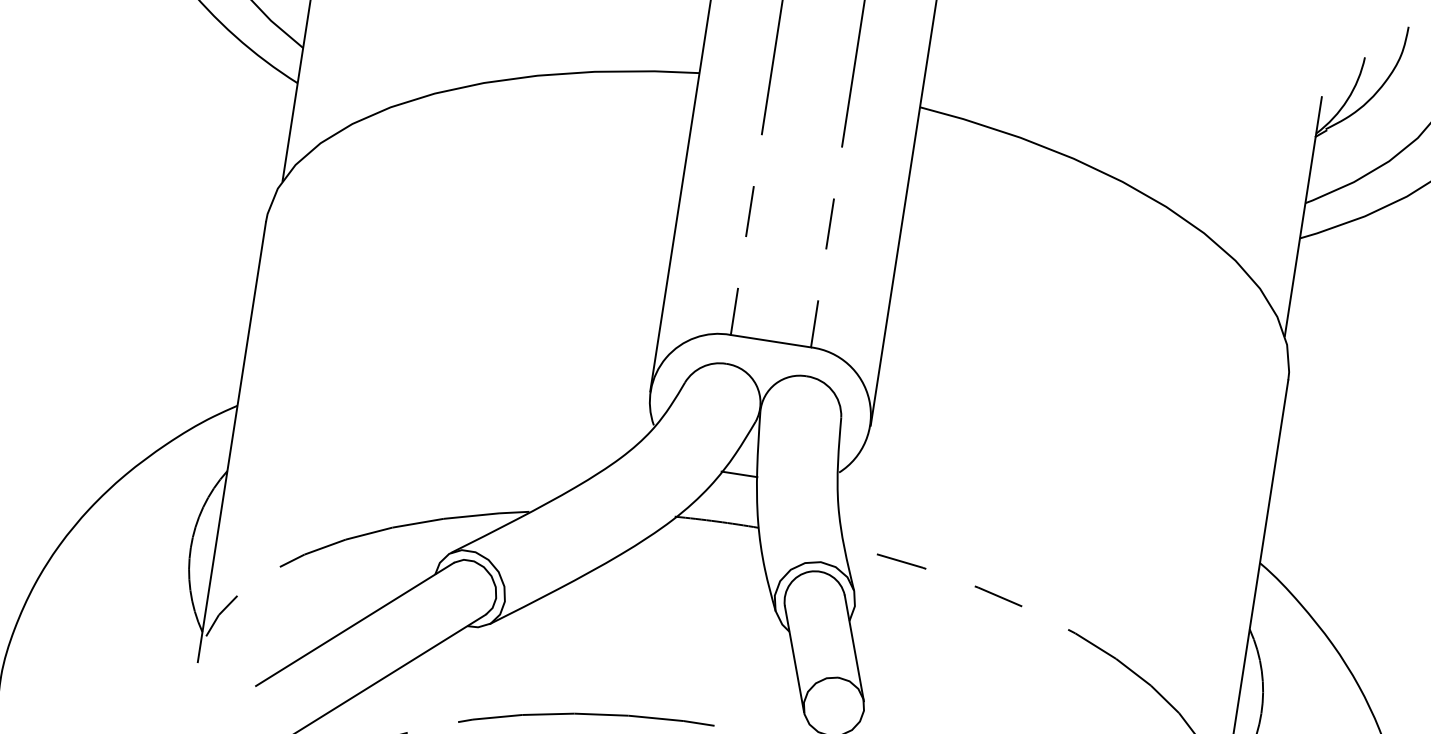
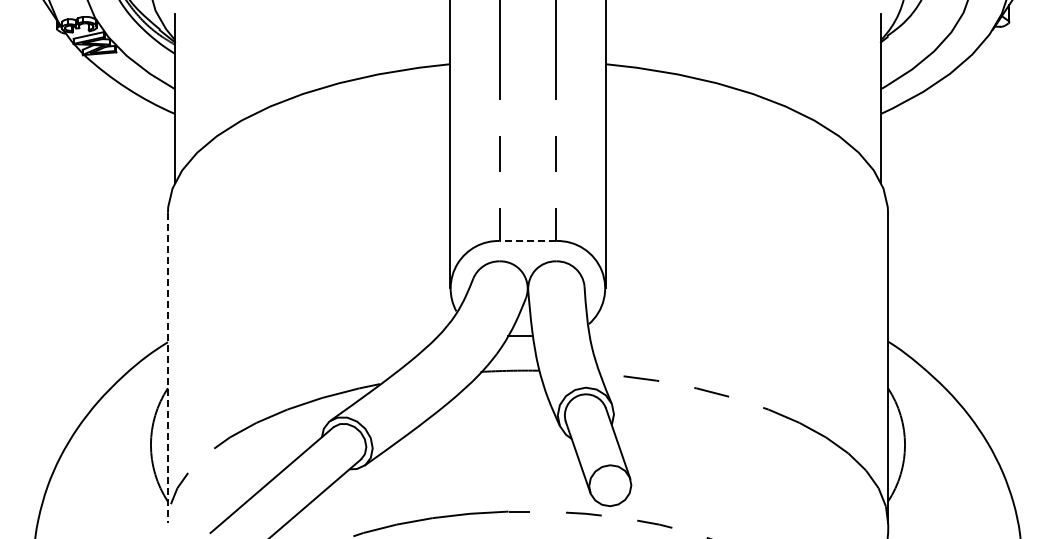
line: (770, 341) -> (527, 241), solid -> dashed
line: (231, 442) -> (167, 368), solid -> dashed

